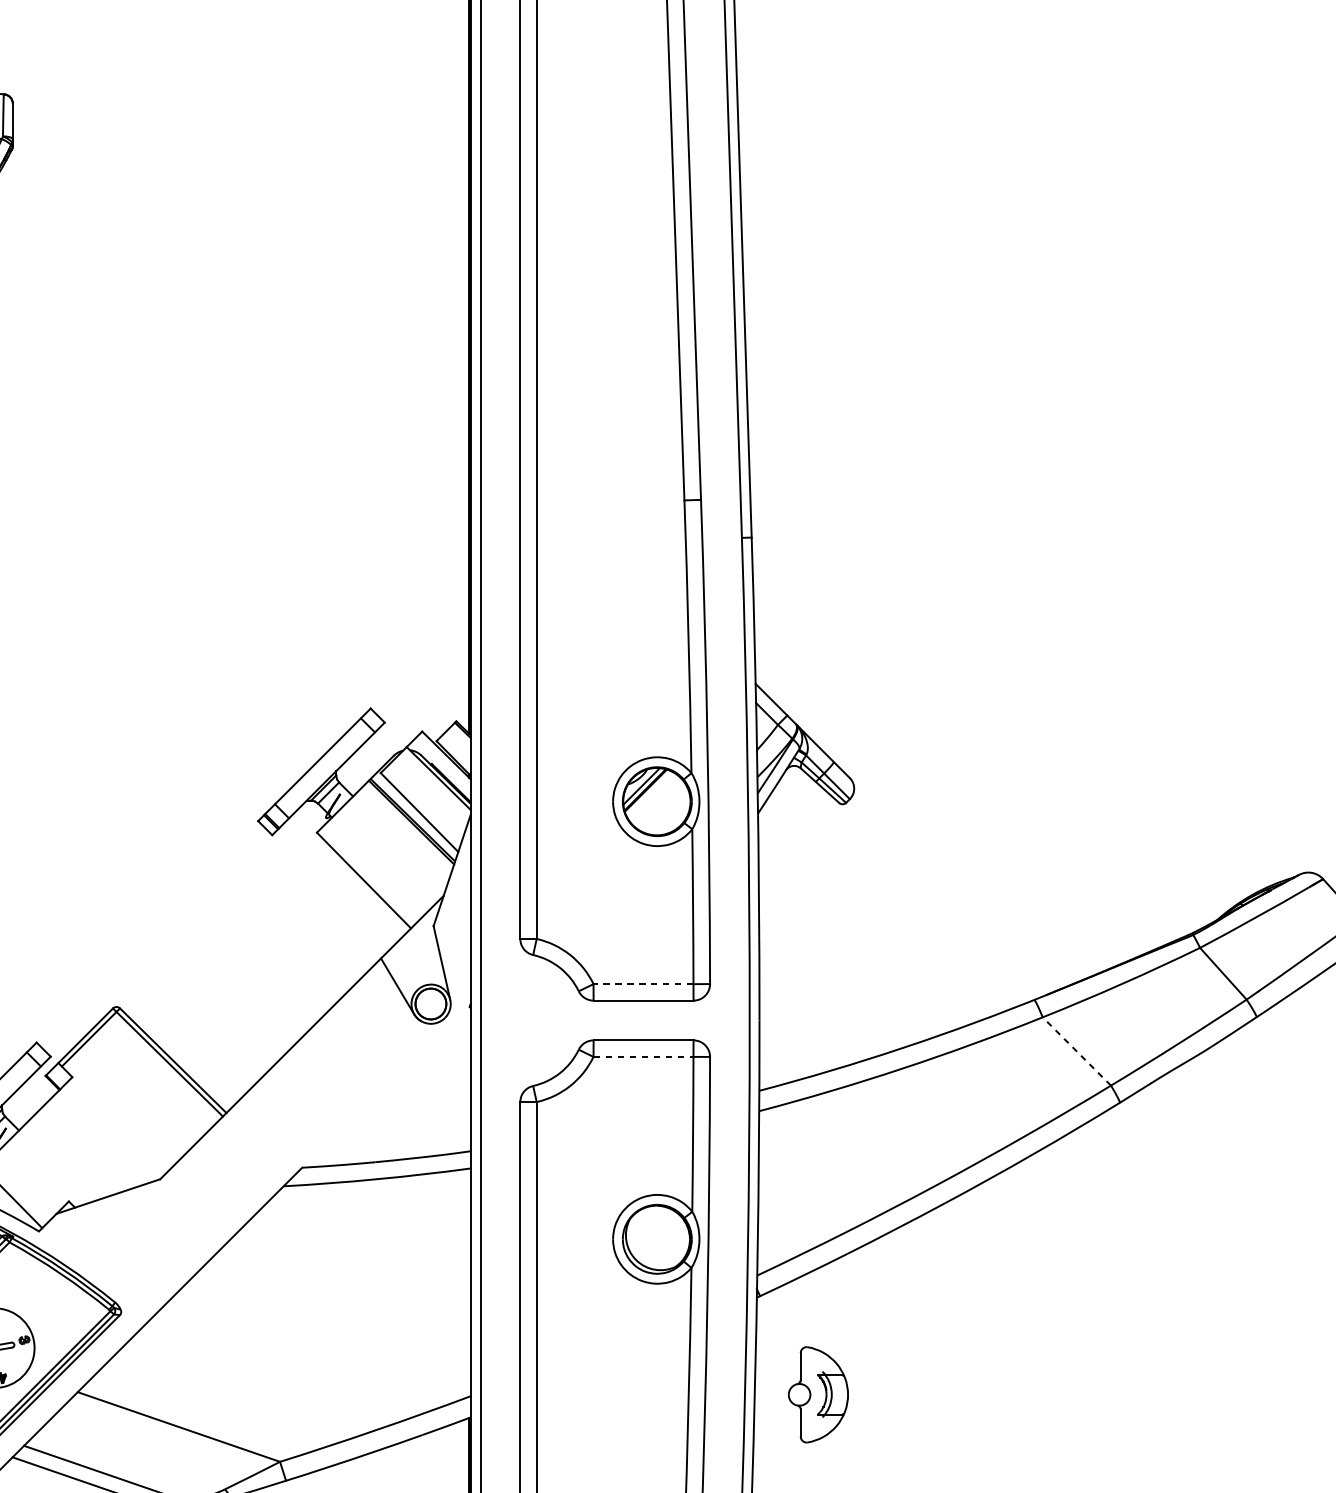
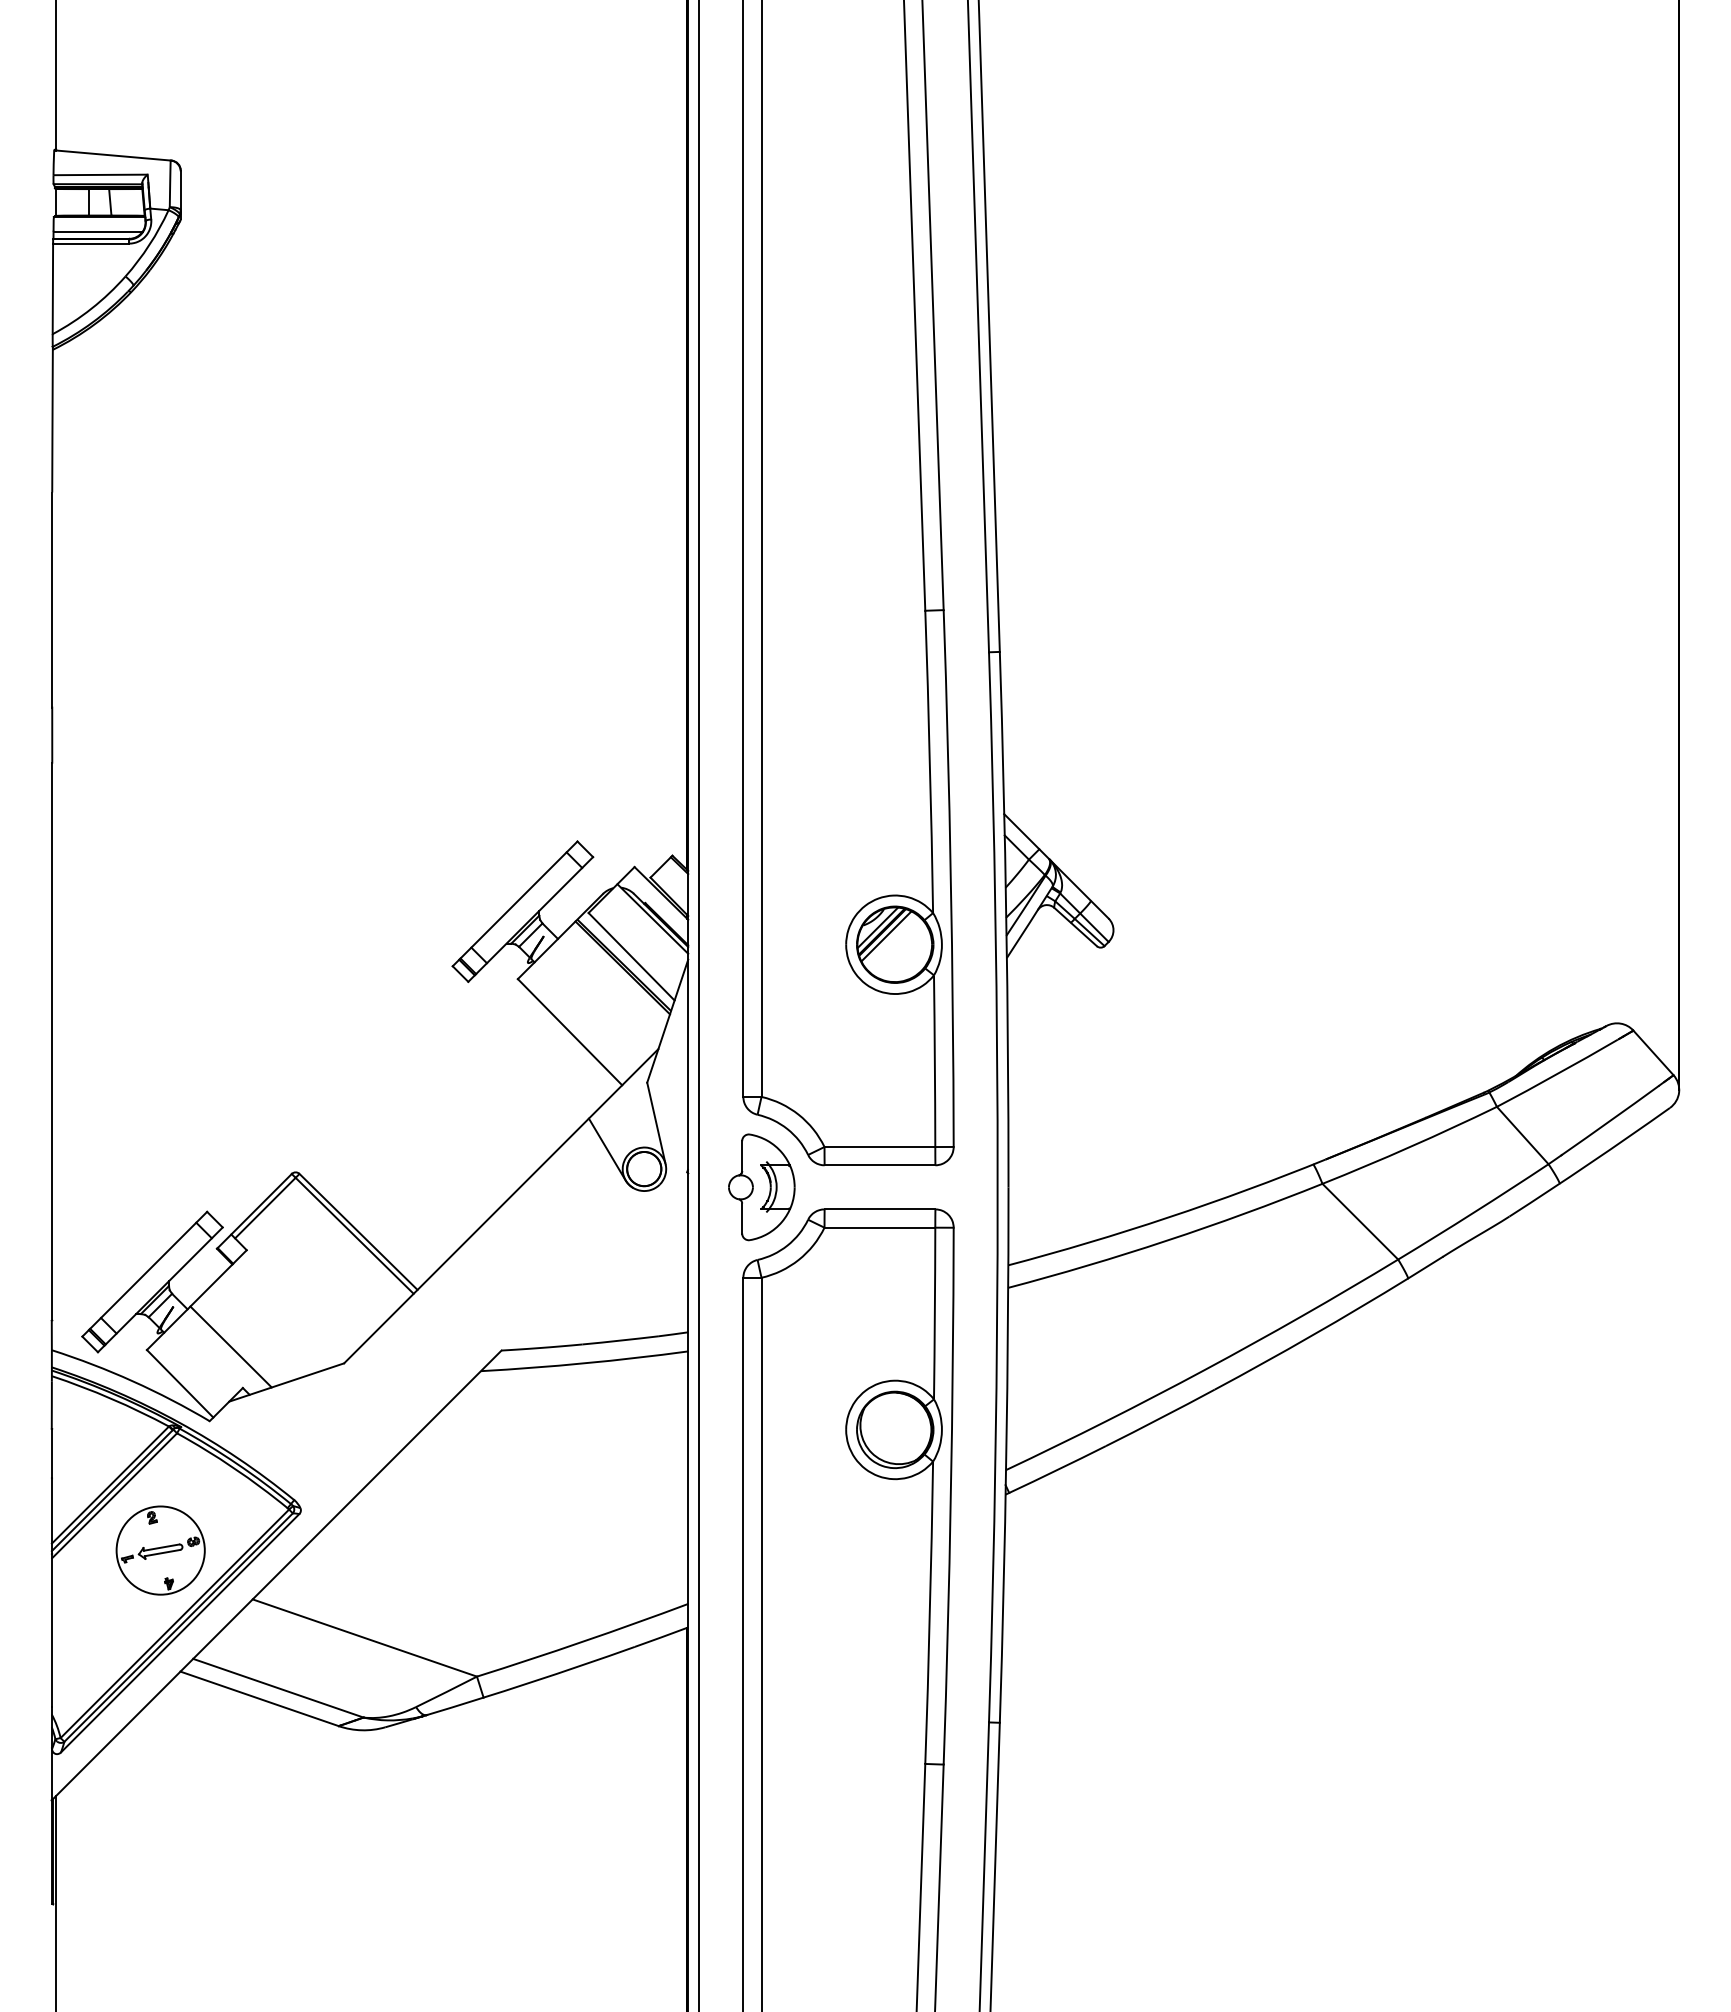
line: (649, 794) -> (886, 936), added
line: (643, 984) -> (879, 1147), dashed -> solid
line: (1077, 1051) -> (1360, 1221), dashed -> solid
line: (644, 1056) -> (880, 1227), dashed -> solid
line: (57, 1164) -> (230, 1346), added
part: (818, 1394) -> (761, 1187), moved

